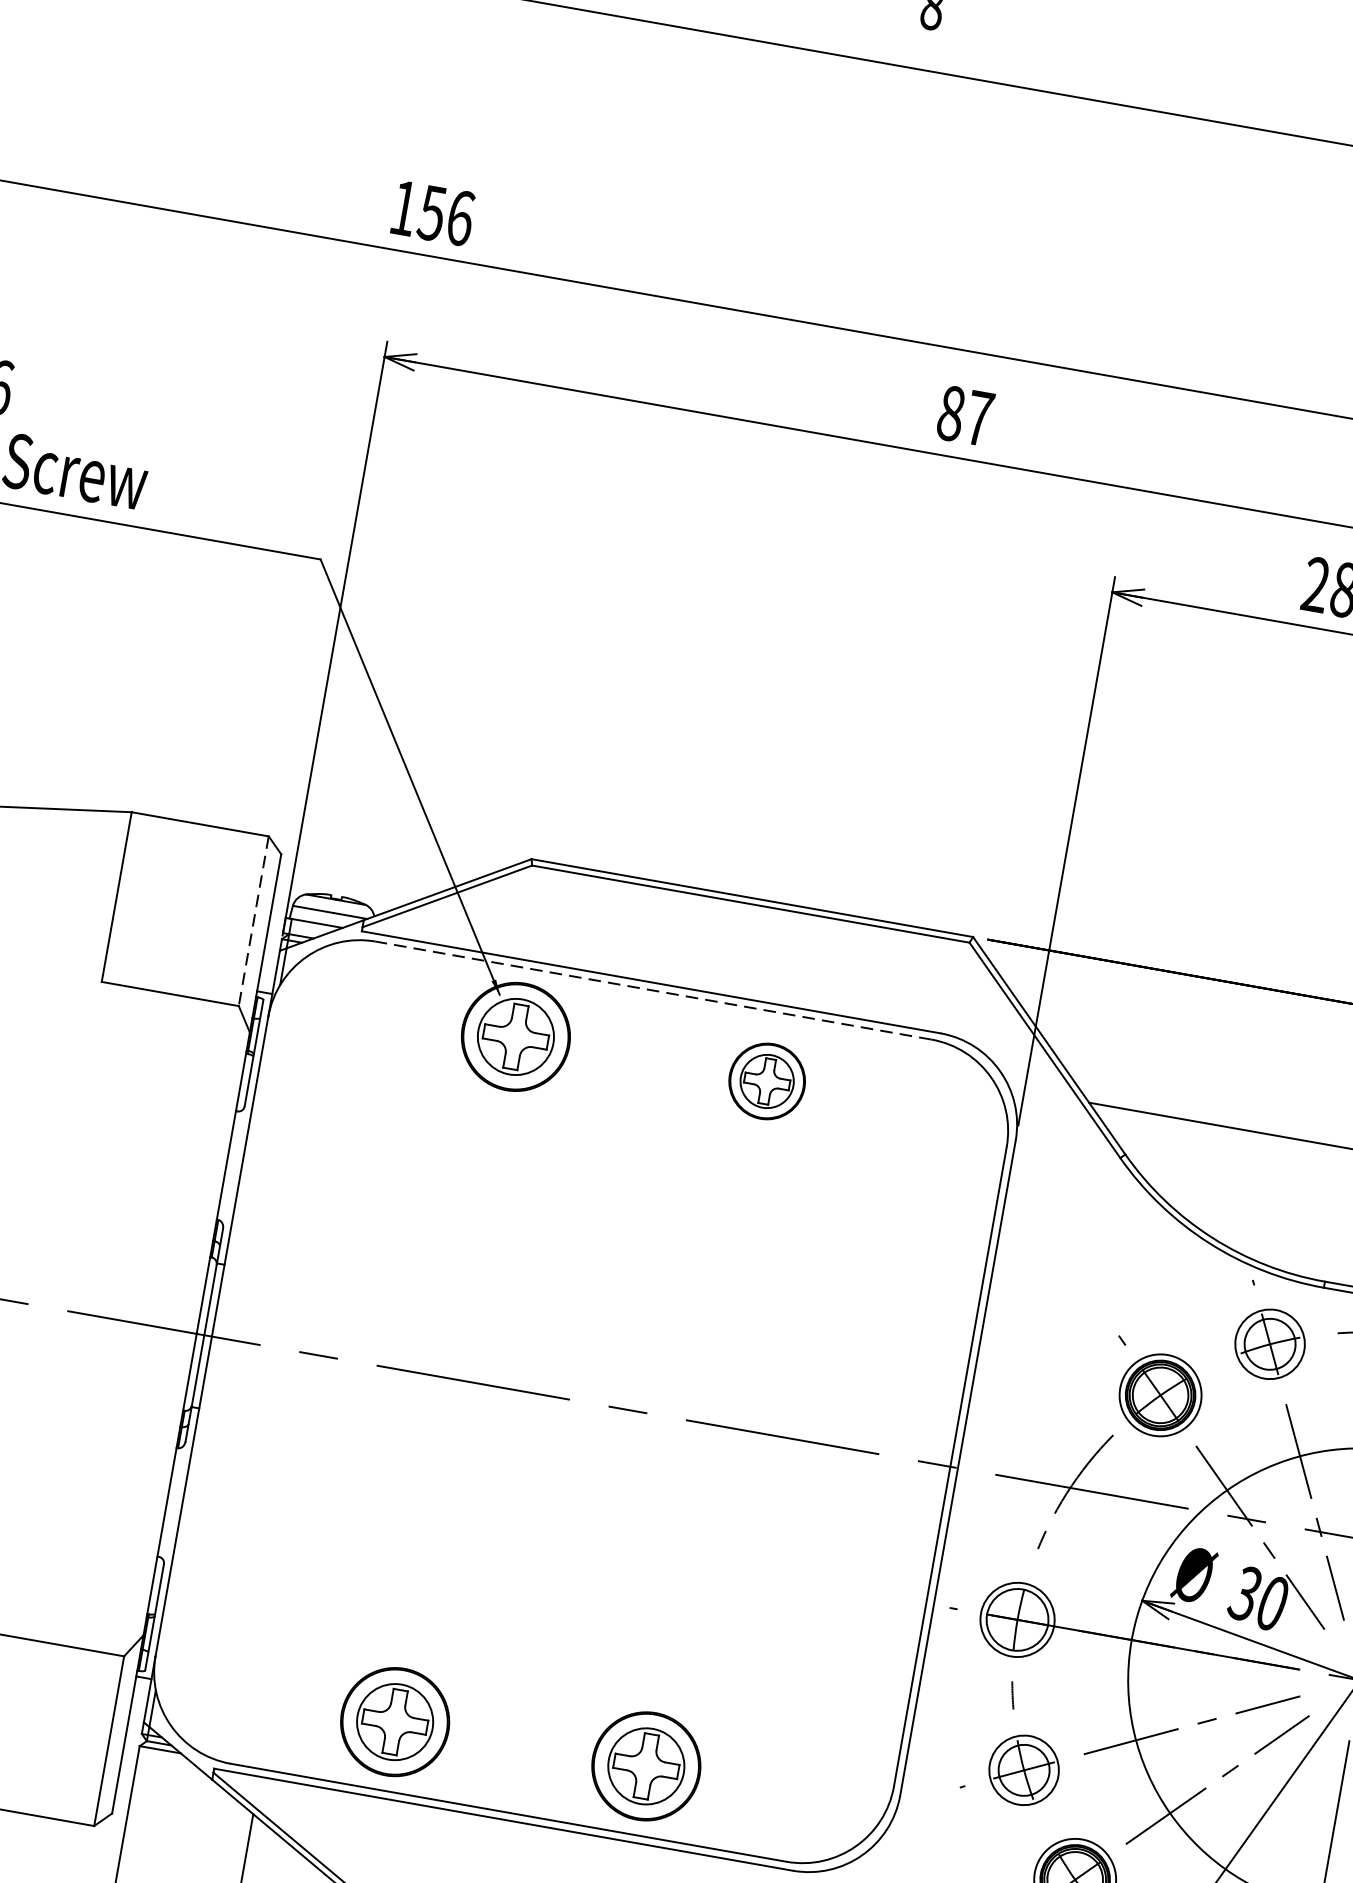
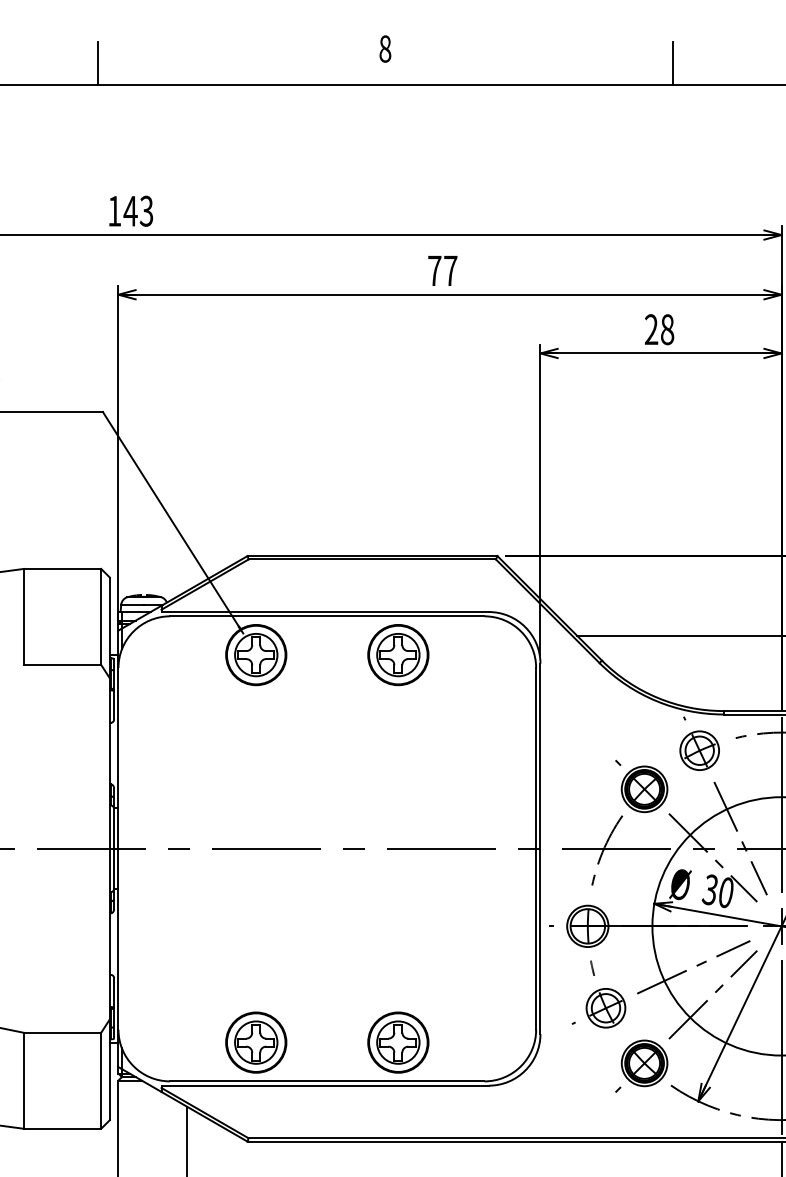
text: (446, 214) -> (138, 210), 156 -> 143
text: (950, 412) -> (434, 270), 87 -> 77
line: (254, 920) -> (101, 616), dashed -> solid
line: (652, 990) -> (326, 616), dashed -> solid
part: (767, 1082) -> (398, 655), size x1.43

